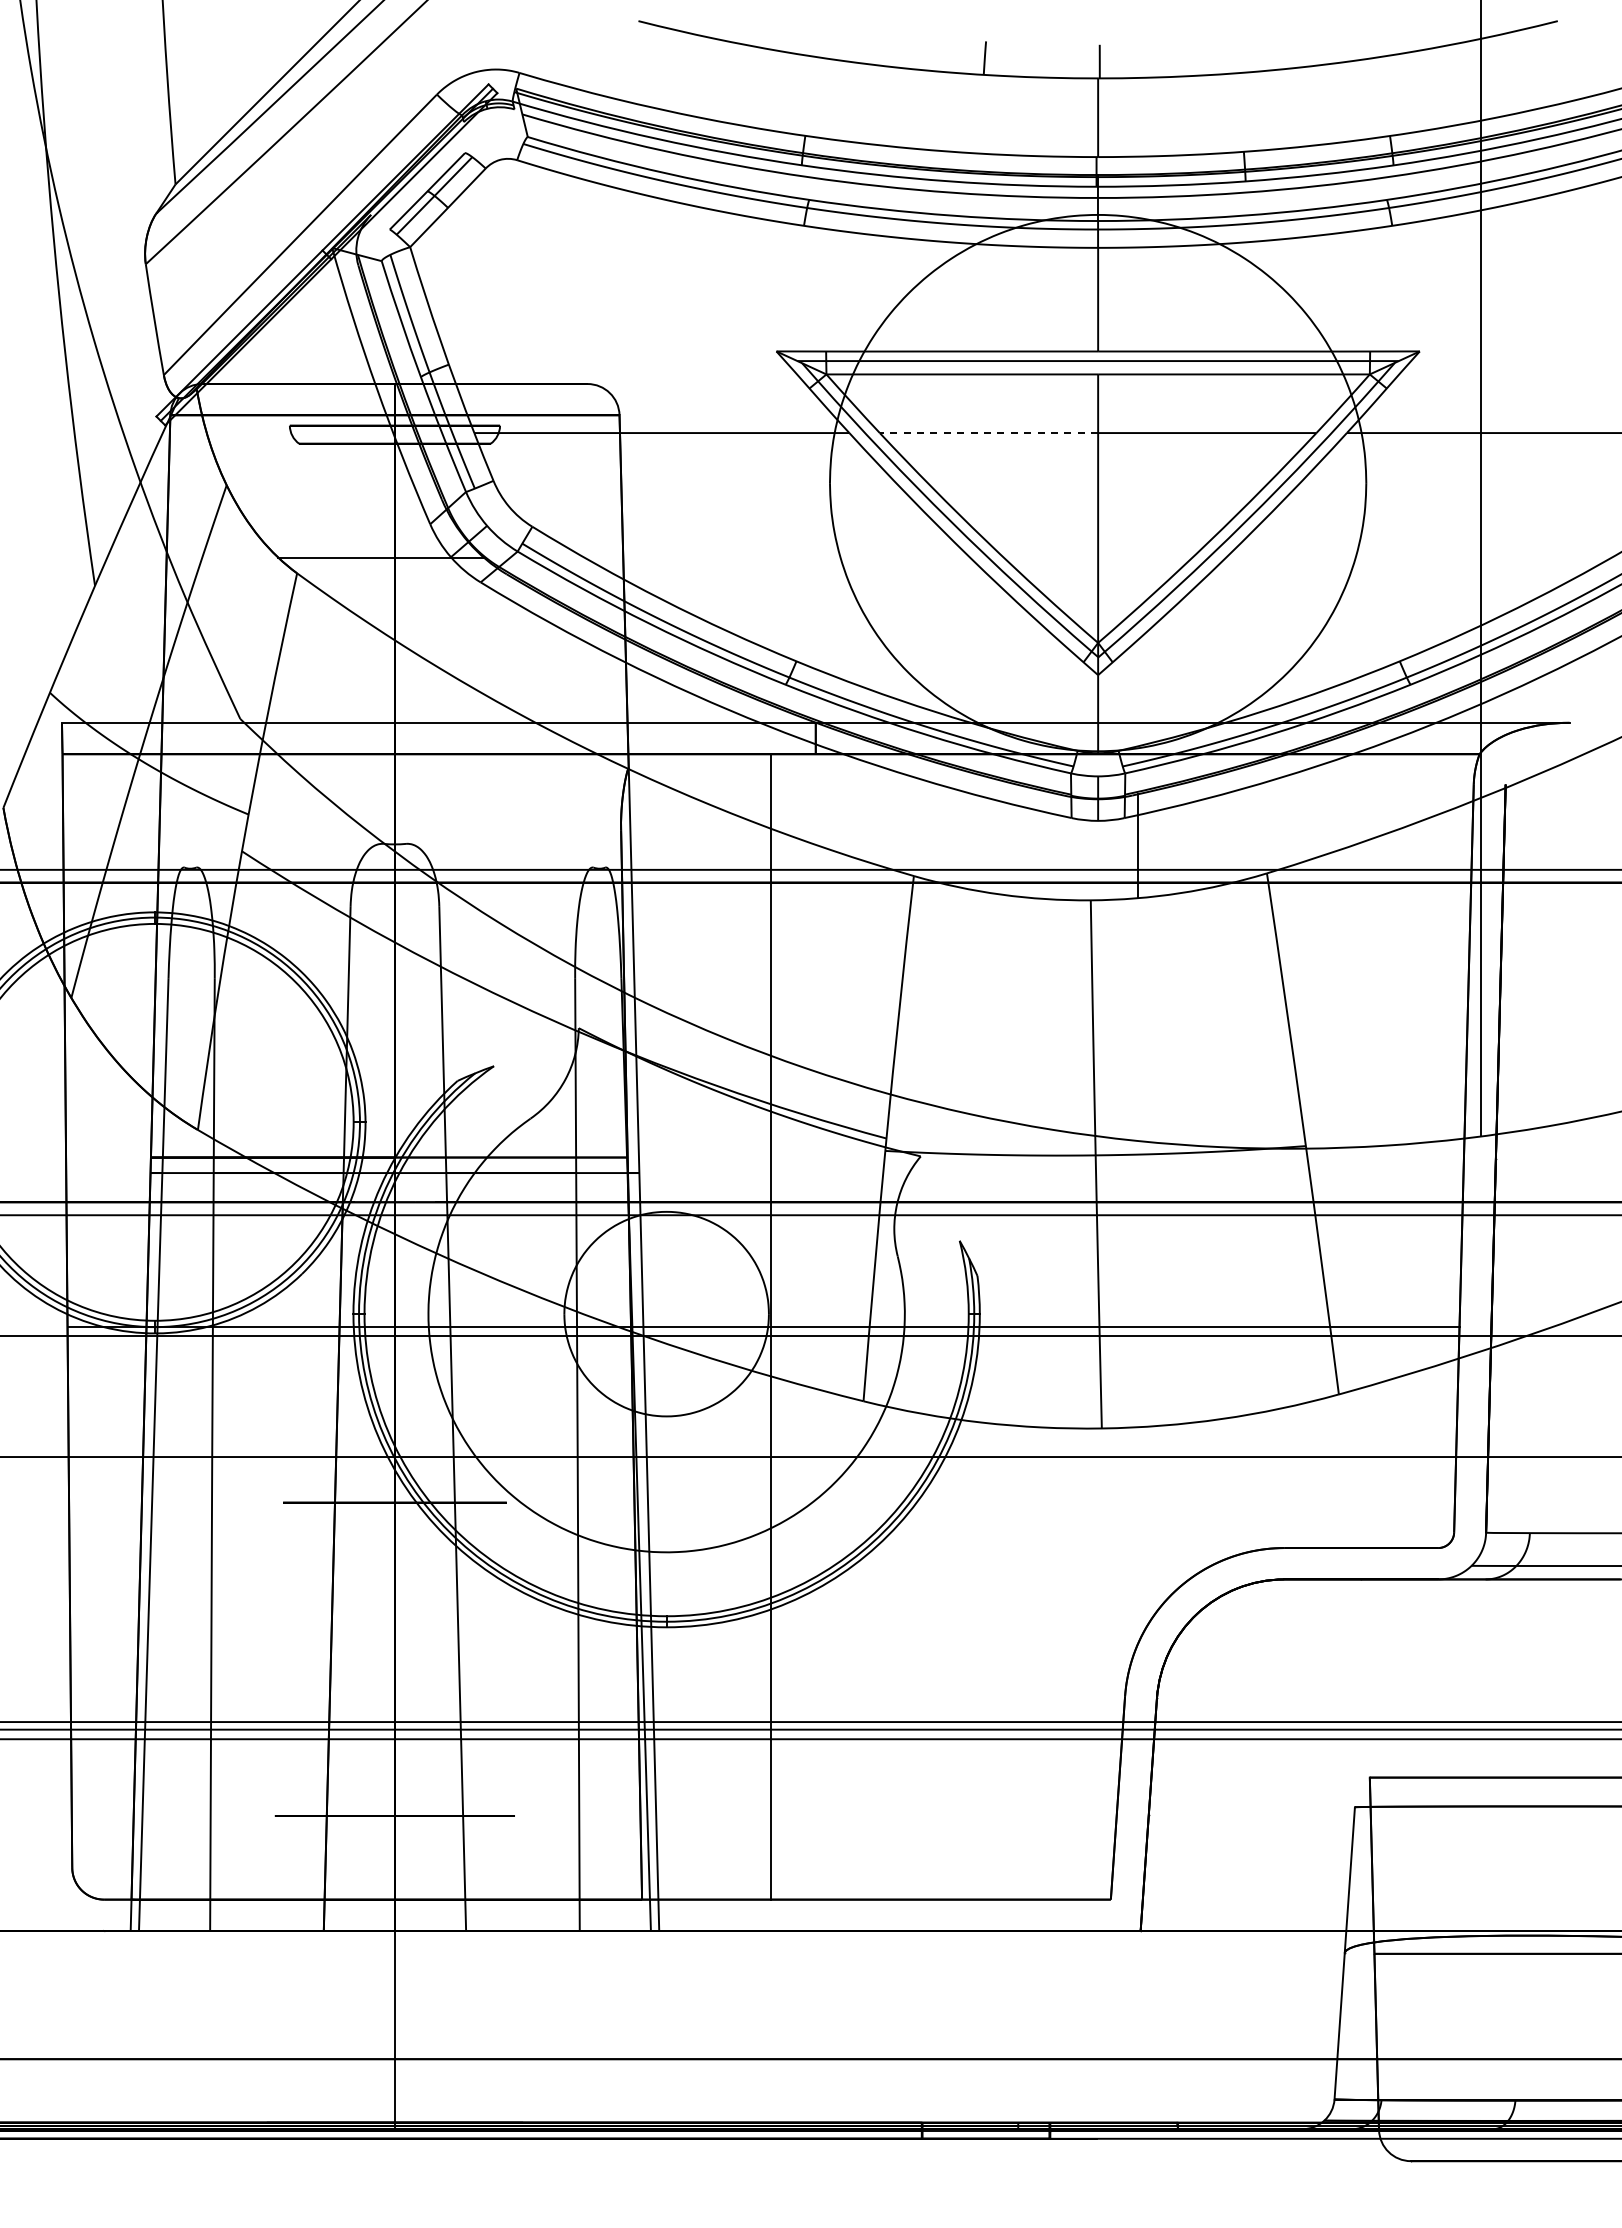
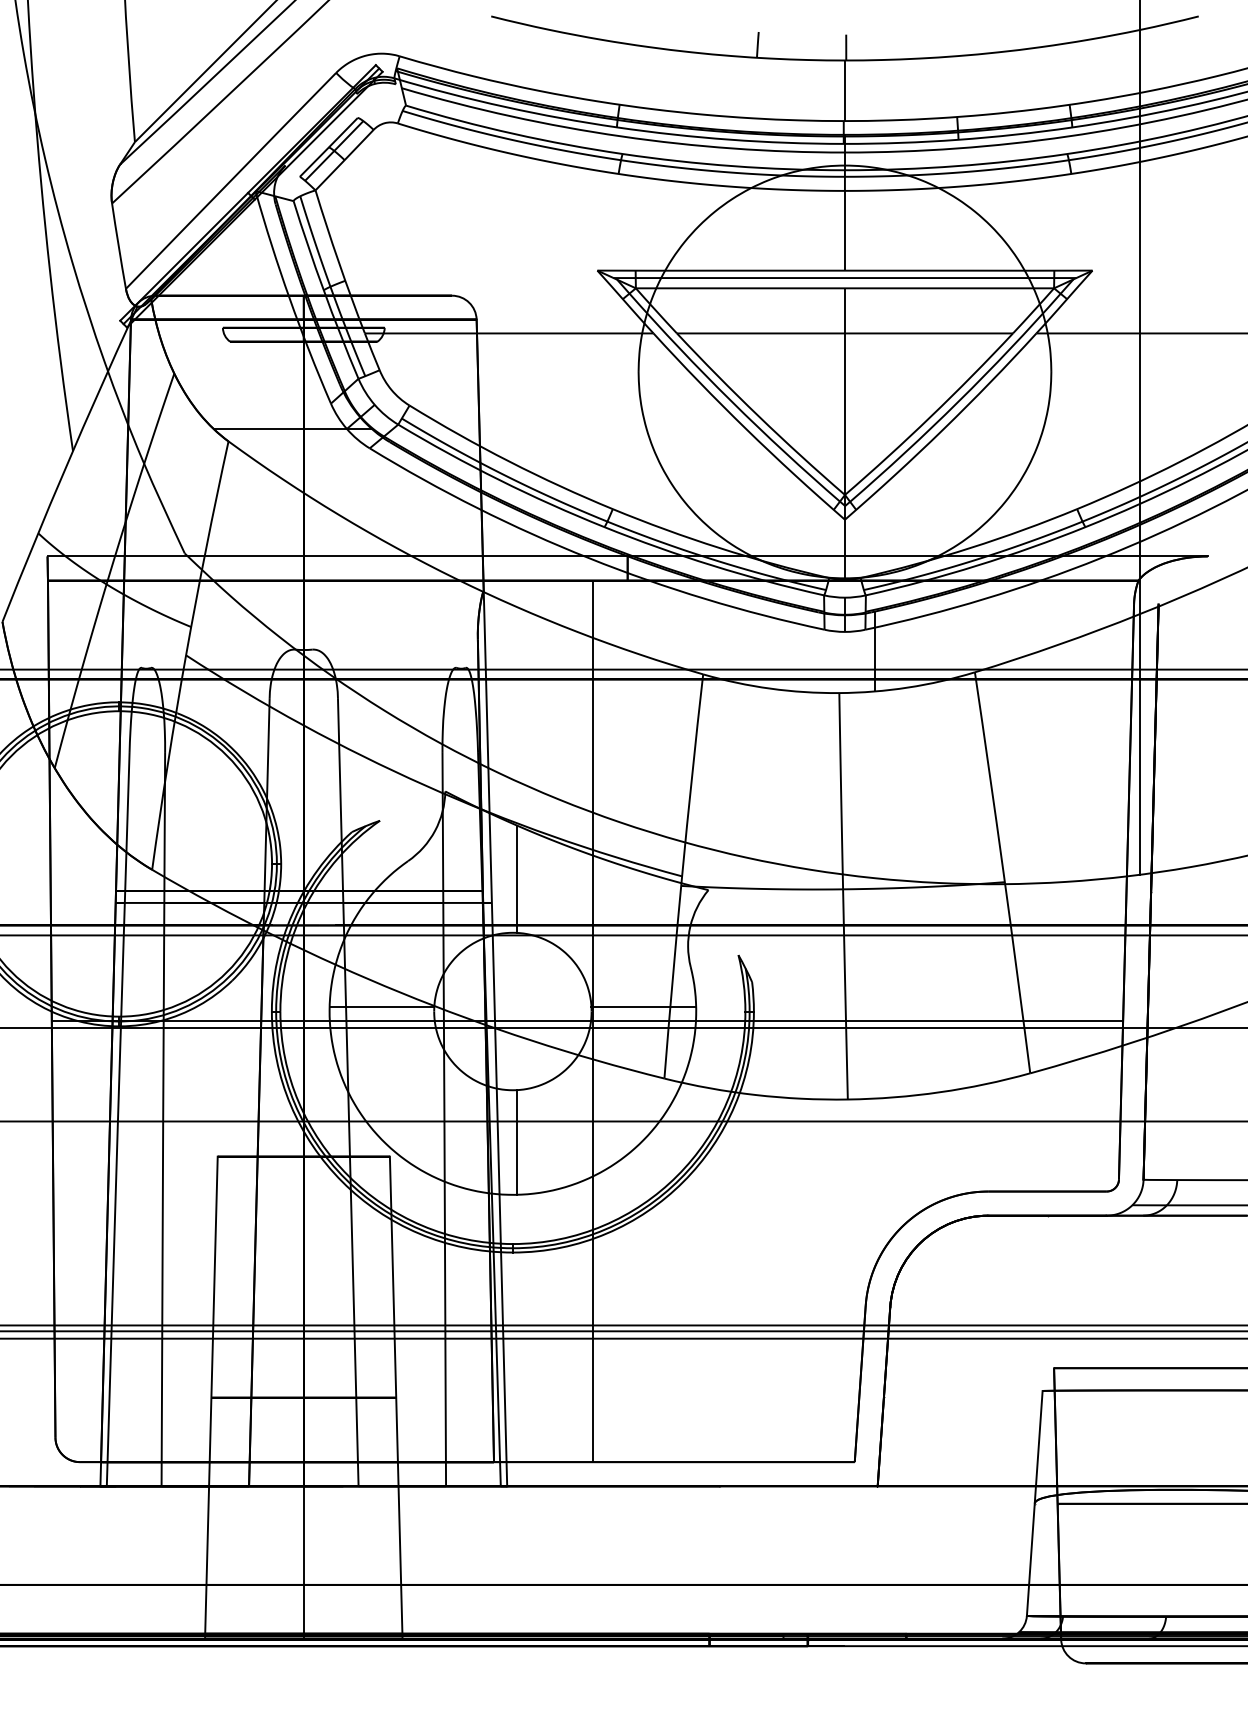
arc: (988, 433) -> (760, 333), dashed -> solid
line: (672, 1142) -> (517, 879), added
line: (496, 1307) -> (381, 1006), added
line: (836, 1307) -> (643, 1006), added
line: (672, 1484) -> (517, 1142), added
line: (274, 1815) -> (211, 1397), added
line: (514, 1815) -> (395, 1397), added

